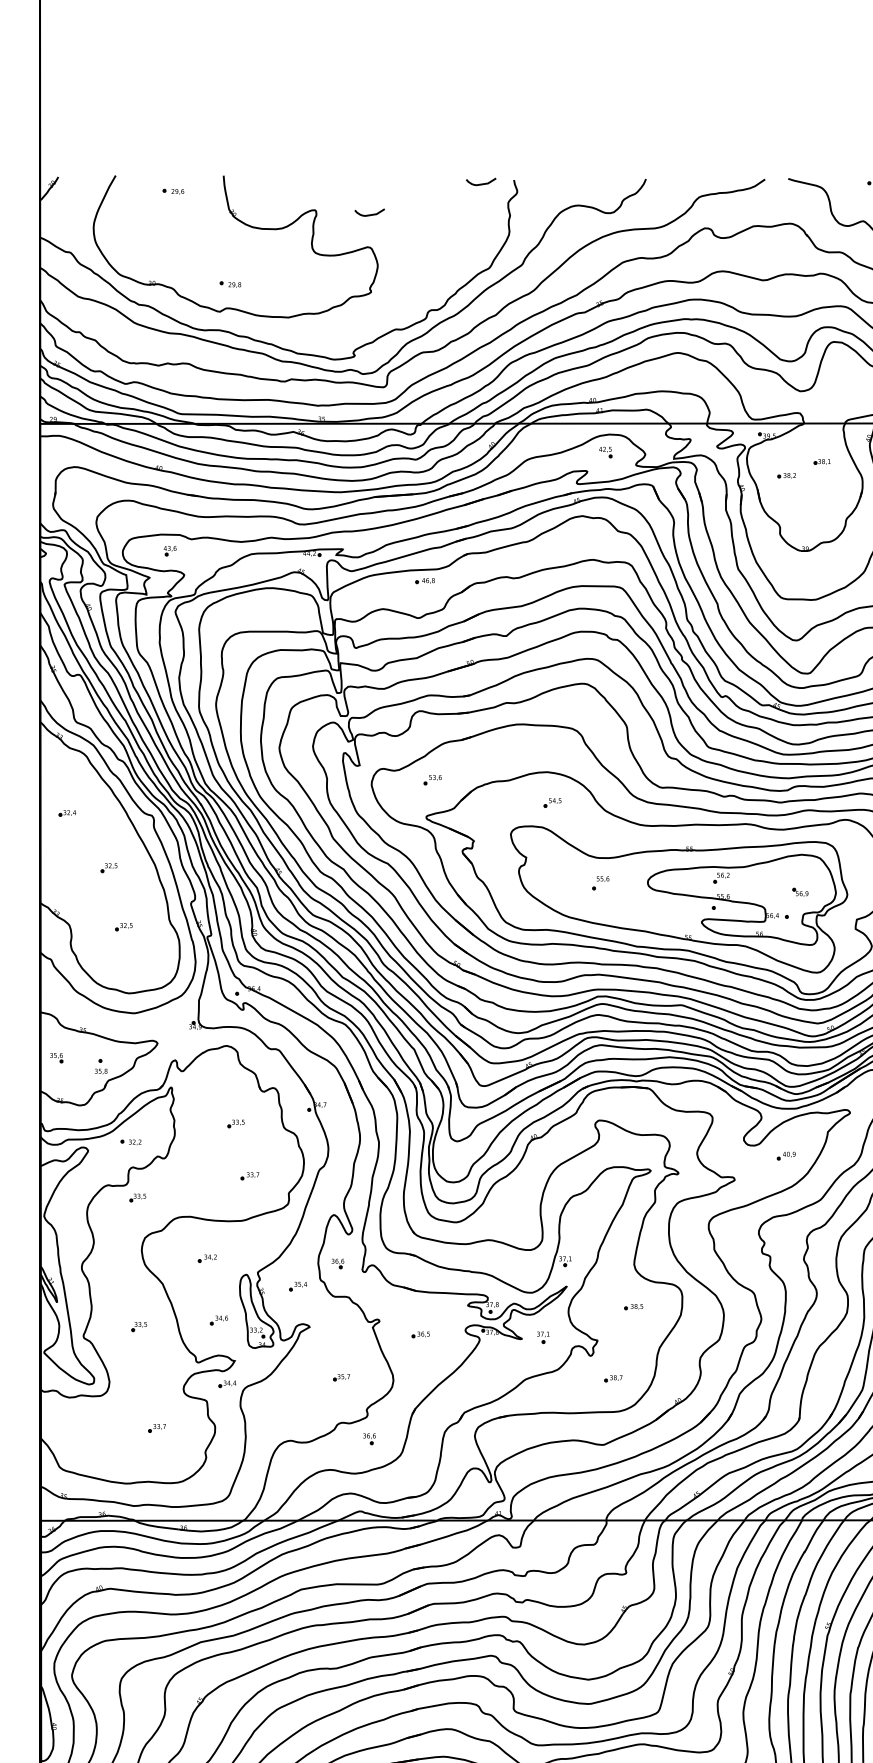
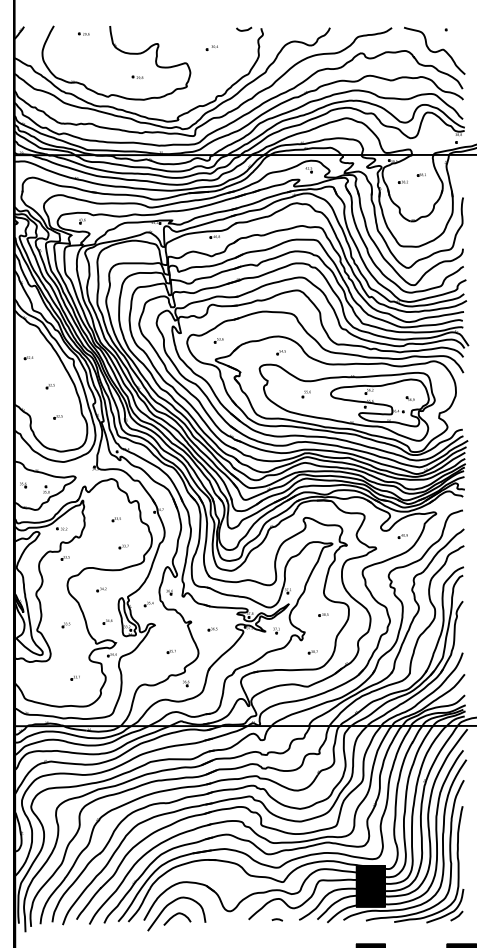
curve: (370, 213) -> (186, 45), removed
part: (418, 218) -> (211, 48), added
part: (230, 282) -> (137, 76), moved

